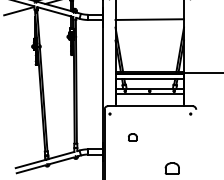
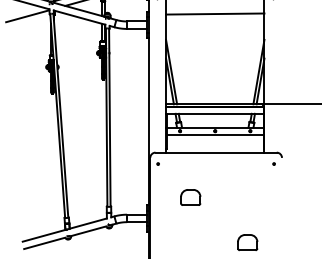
line: (149, 19) -> (214, 13), moved
part: (132, 137) -> (190, 197), size x1.67

